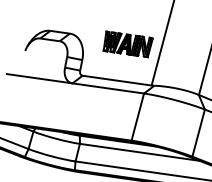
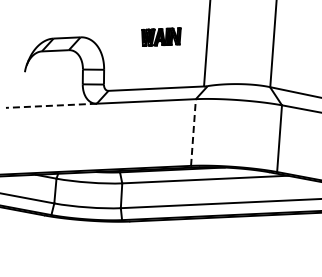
part: (127, 43) -> (161, 36), size x0.6
line: (39, 78) -> (50, 105), solid -> dashed
line: (137, 117) -> (193, 132), solid -> dashed

